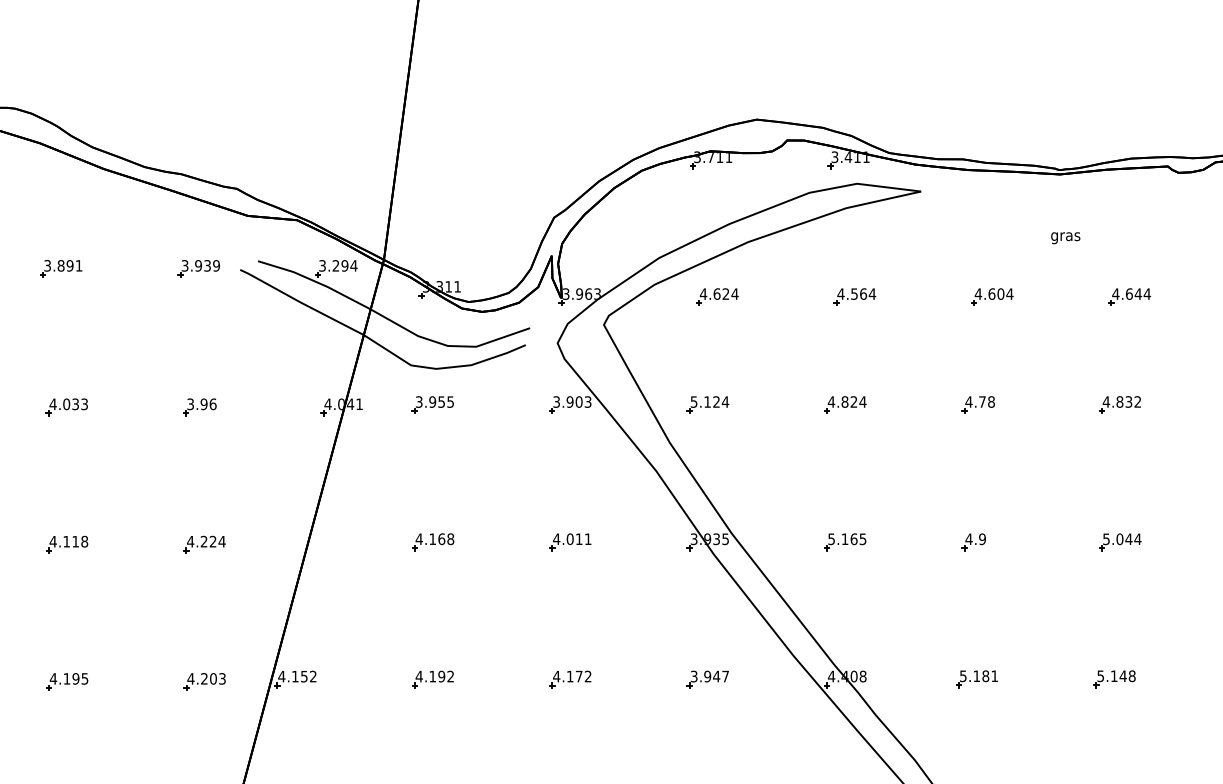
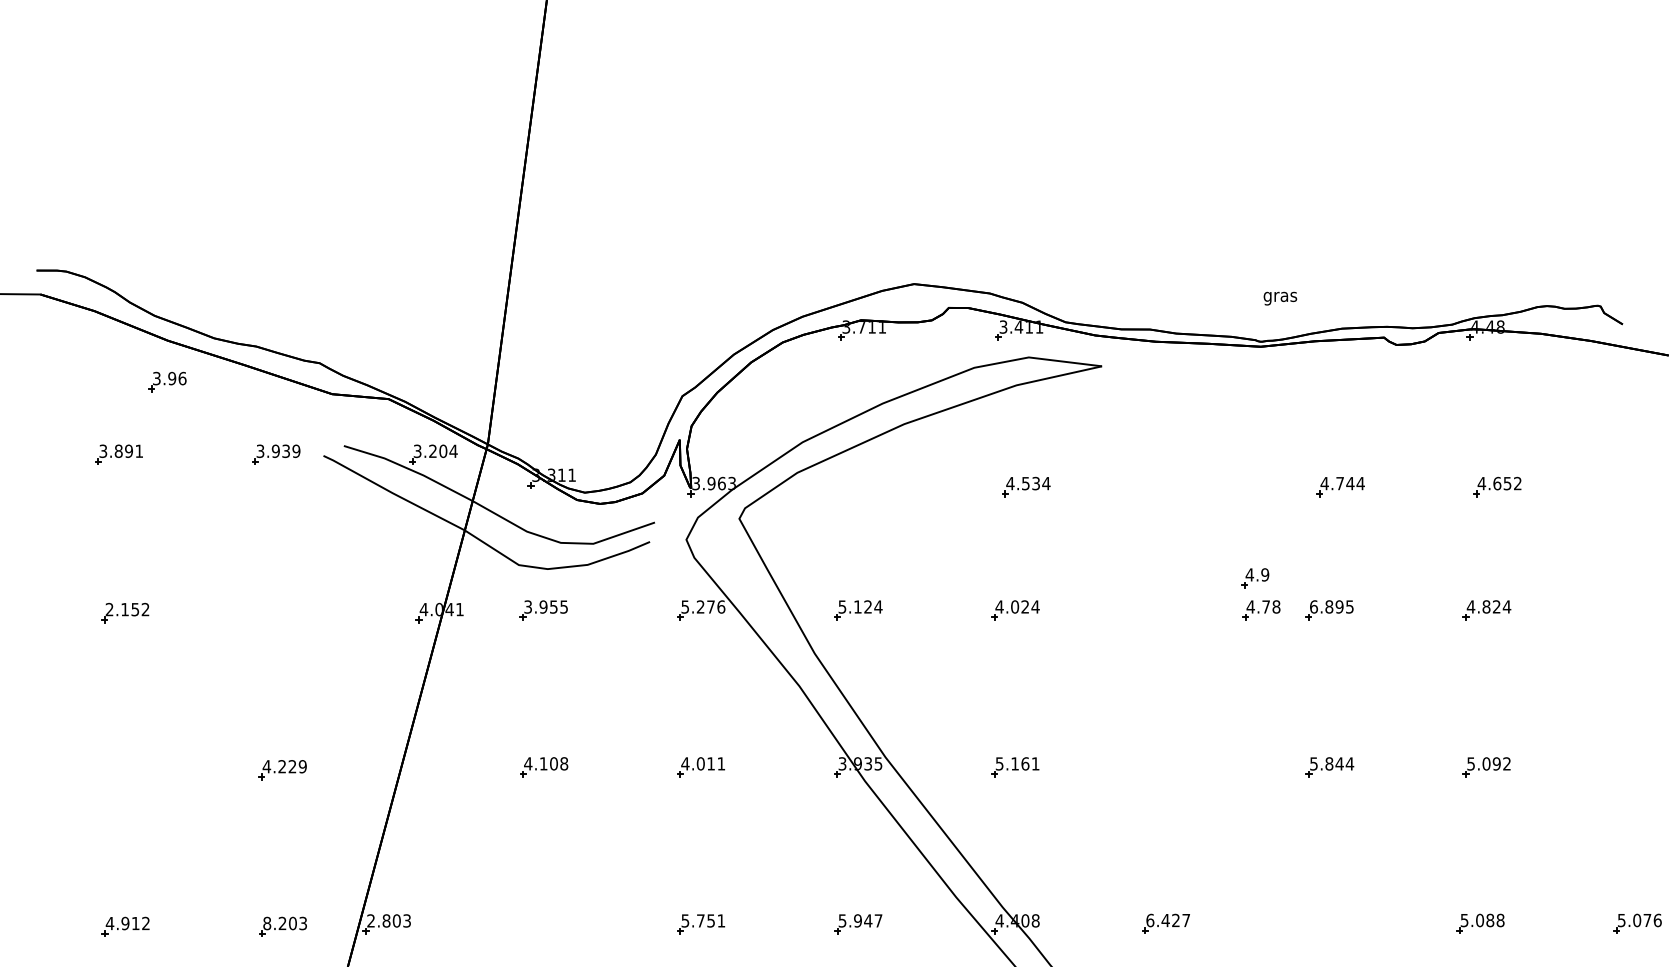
text: (1065, 238) -> (1280, 298), moved
text: (345, 266) -> (443, 451), 3.294 -> 3.204
text: (863, 294) -> (1036, 483), 4.564 -> 4.534
text: (1129, 294) -> (1340, 483), 4.644 -> 4.744
part: (717, 296) -> (869, 486), removed
part: (992, 296) -> (1183, 486), removed
text: (572, 401) -> (703, 606), 3.903 -> 5.276
text: (845, 401) -> (1015, 606), 4.824 -> 4.024
text: (1121, 401) -> (1331, 606), 4.832 -> 6.895
text: (68, 404) -> (127, 609), 4.033 -> 2.152
part: (978, 405) -> (1261, 610), moved
part: (199, 406) -> (167, 381), moved
text: (442, 538) -> (554, 763), 4.168 -> 4.108
text: (862, 538) -> (1035, 763), 5.165 -> 5.161
text: (1120, 538) -> (1329, 763), 5.044 -> 5.844
text: (221, 541) -> (302, 766), 4.224 -> 4.229
part: (973, 542) -> (1255, 578), moved
part: (67, 545) -> (125, 770), removed
text: (297, 676) -> (388, 920), 4.152 -> 2.803
text: (572, 676) -> (703, 920), 4.172 -> 5.751
text: (694, 676) -> (842, 920), 3.947 -> 5.947
text: (978, 676) -> (1167, 920), 5.181 -> 6.427
text: (75, 678) -> (135, 923), 4.195 -> 4.912
text: (191, 678) -> (267, 923), 4.203 -> 8.203
part: (1114, 678) -> (1323, 923), removed
part: (432, 679) -> (543, 924), removed

